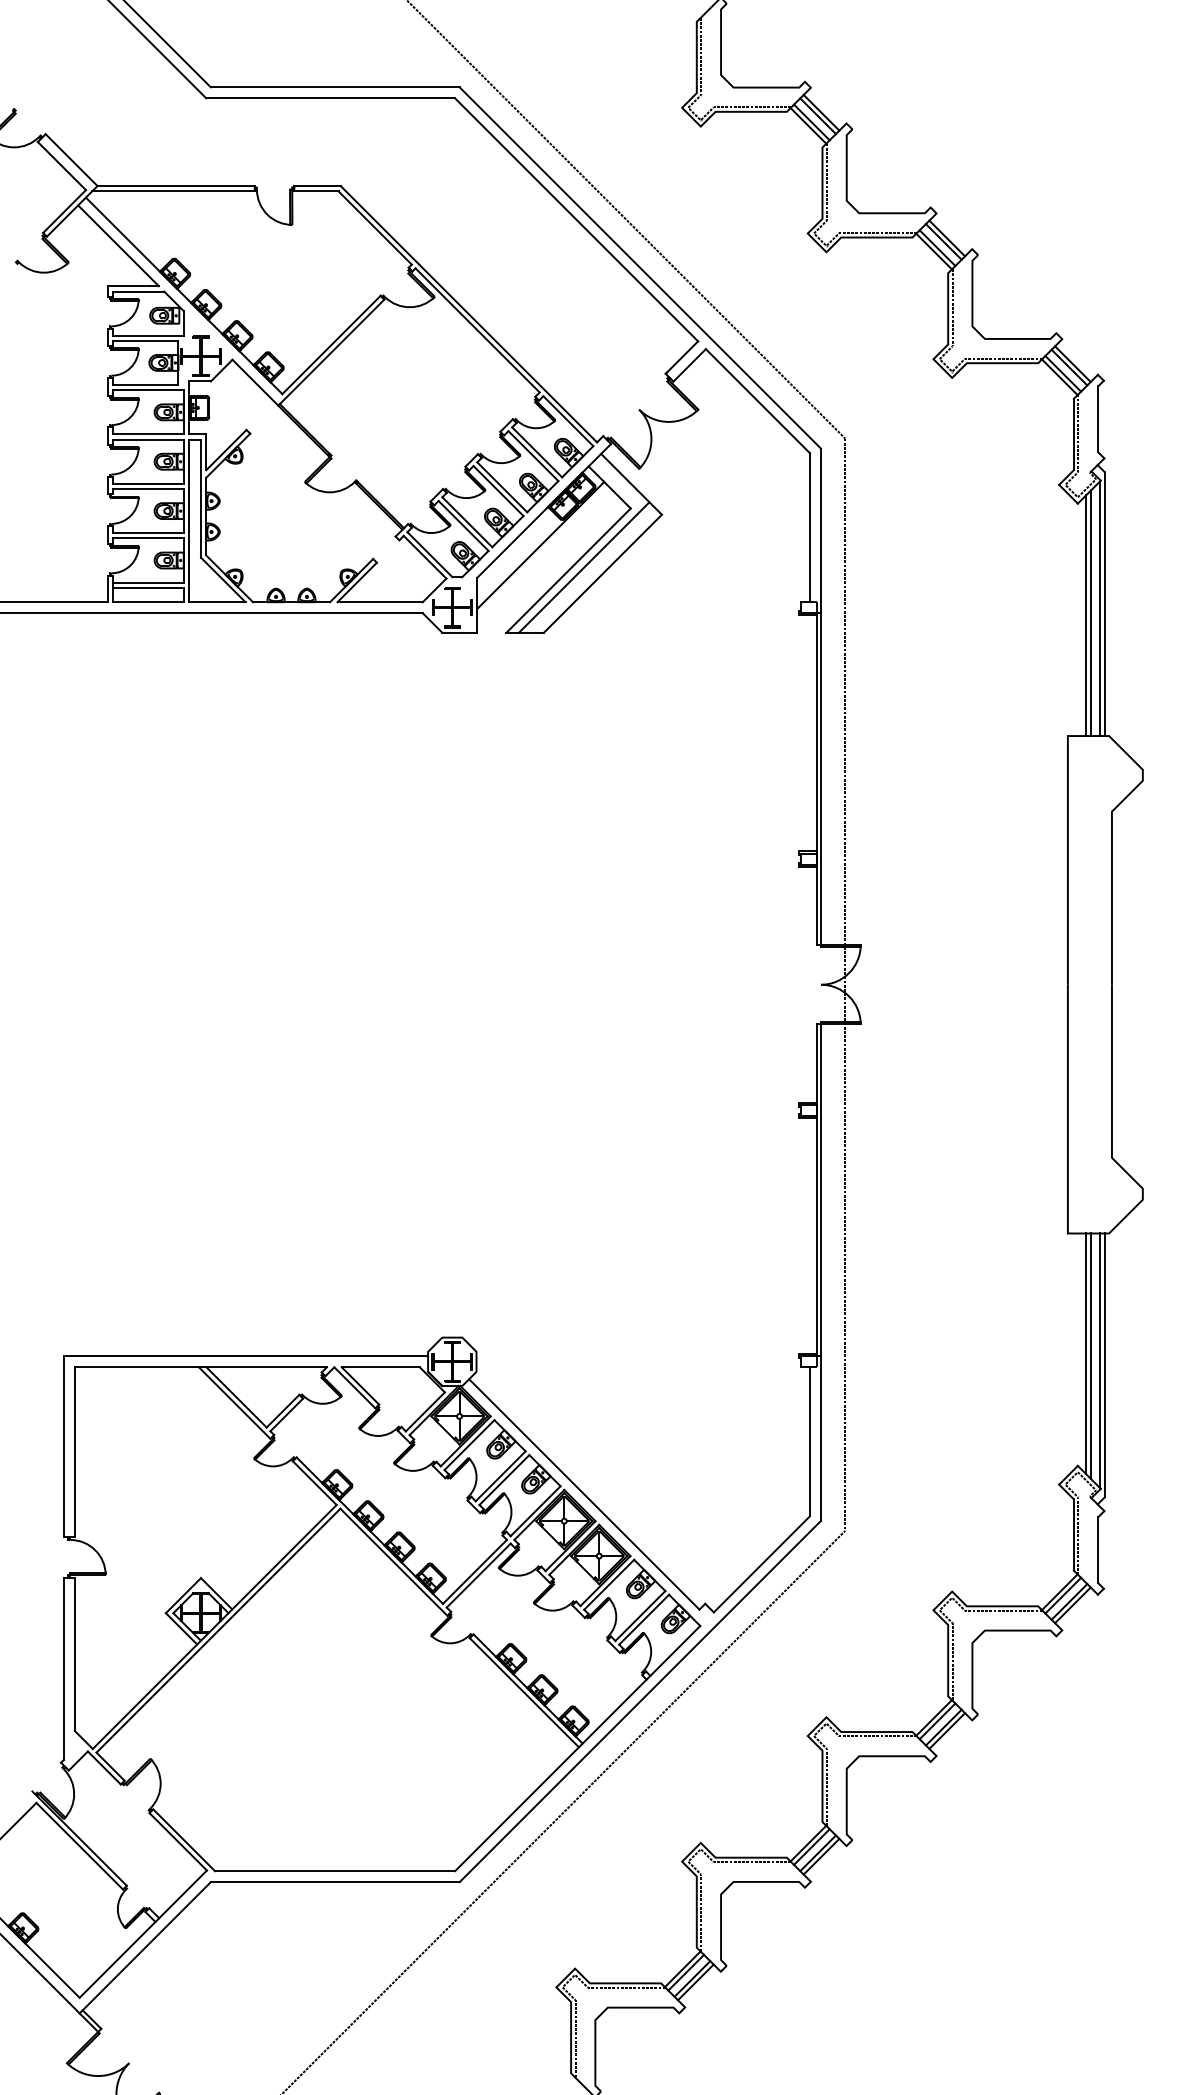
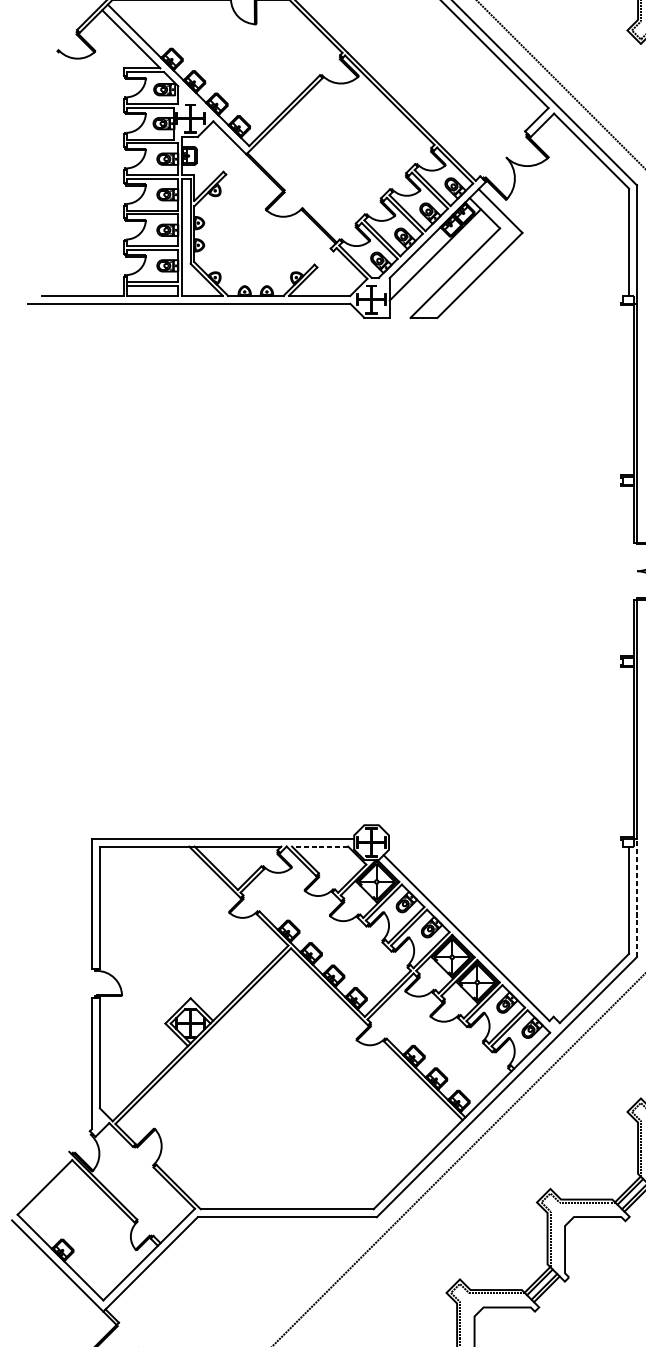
line: (583, 567) -> (466, 270), removed
line: (380, 1367) -> (319, 846), solid -> dashed
line: (821, 1438) -> (637, 897), solid -> dashed

